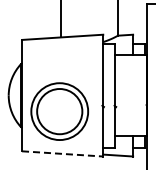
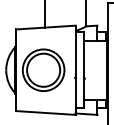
part: (59, 111) -> (43, 70), moved
line: (62, 153) -> (45, 112), dashed -> solid

